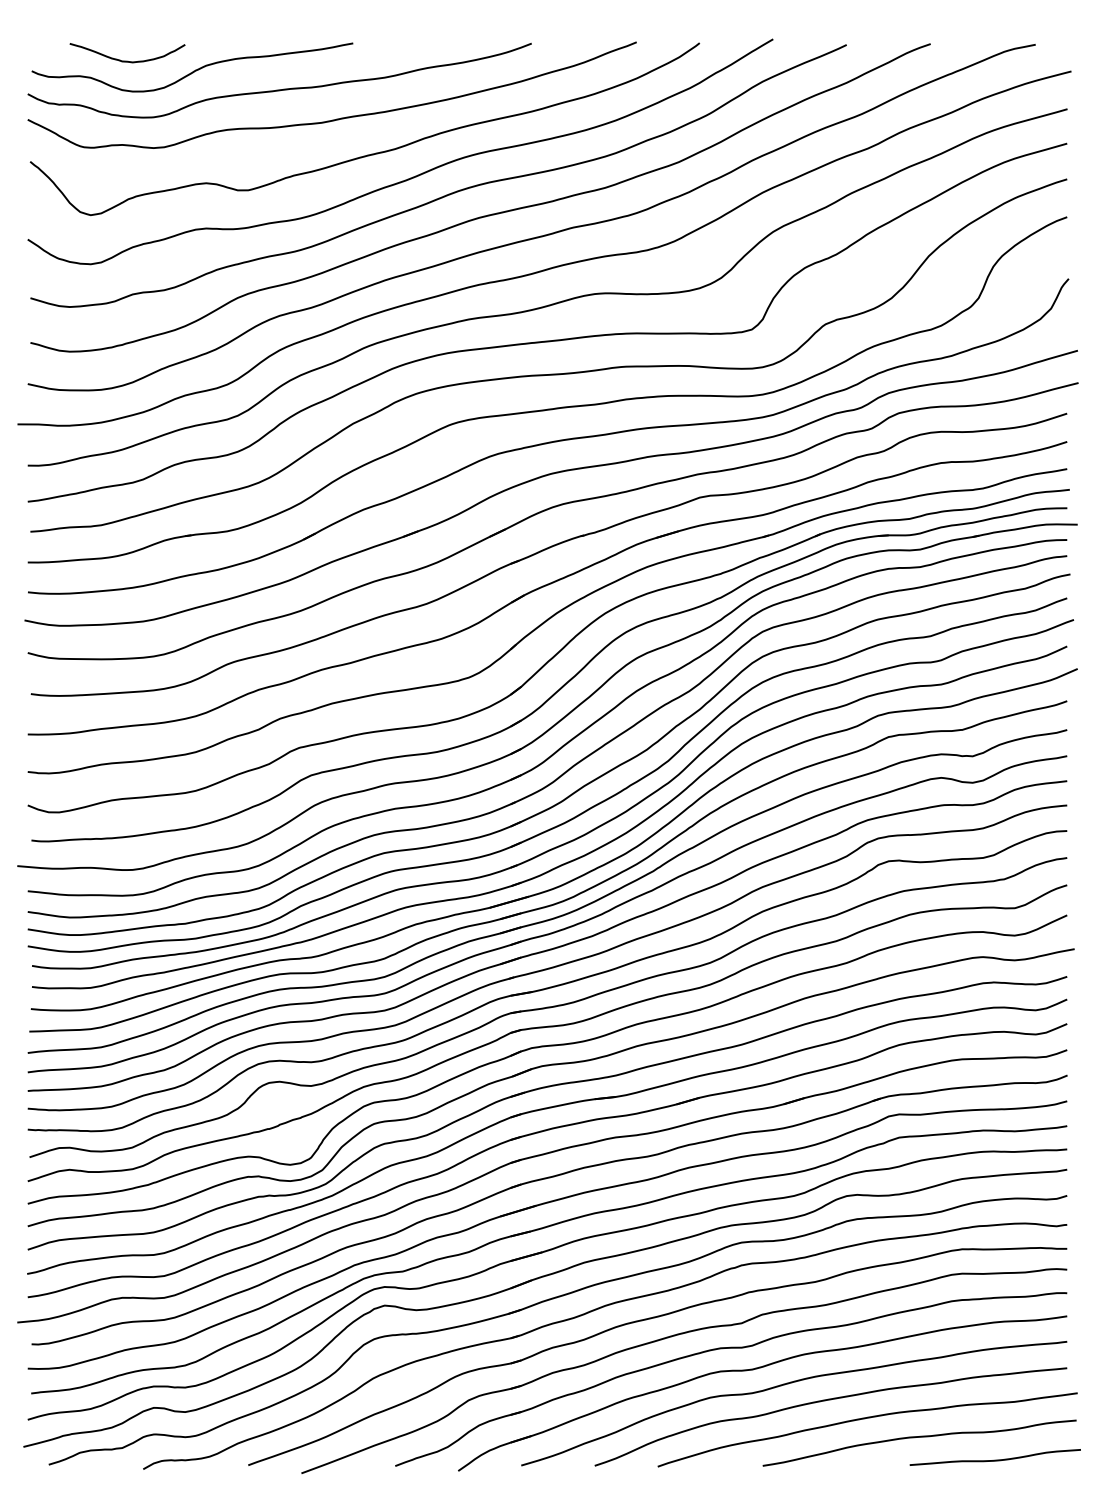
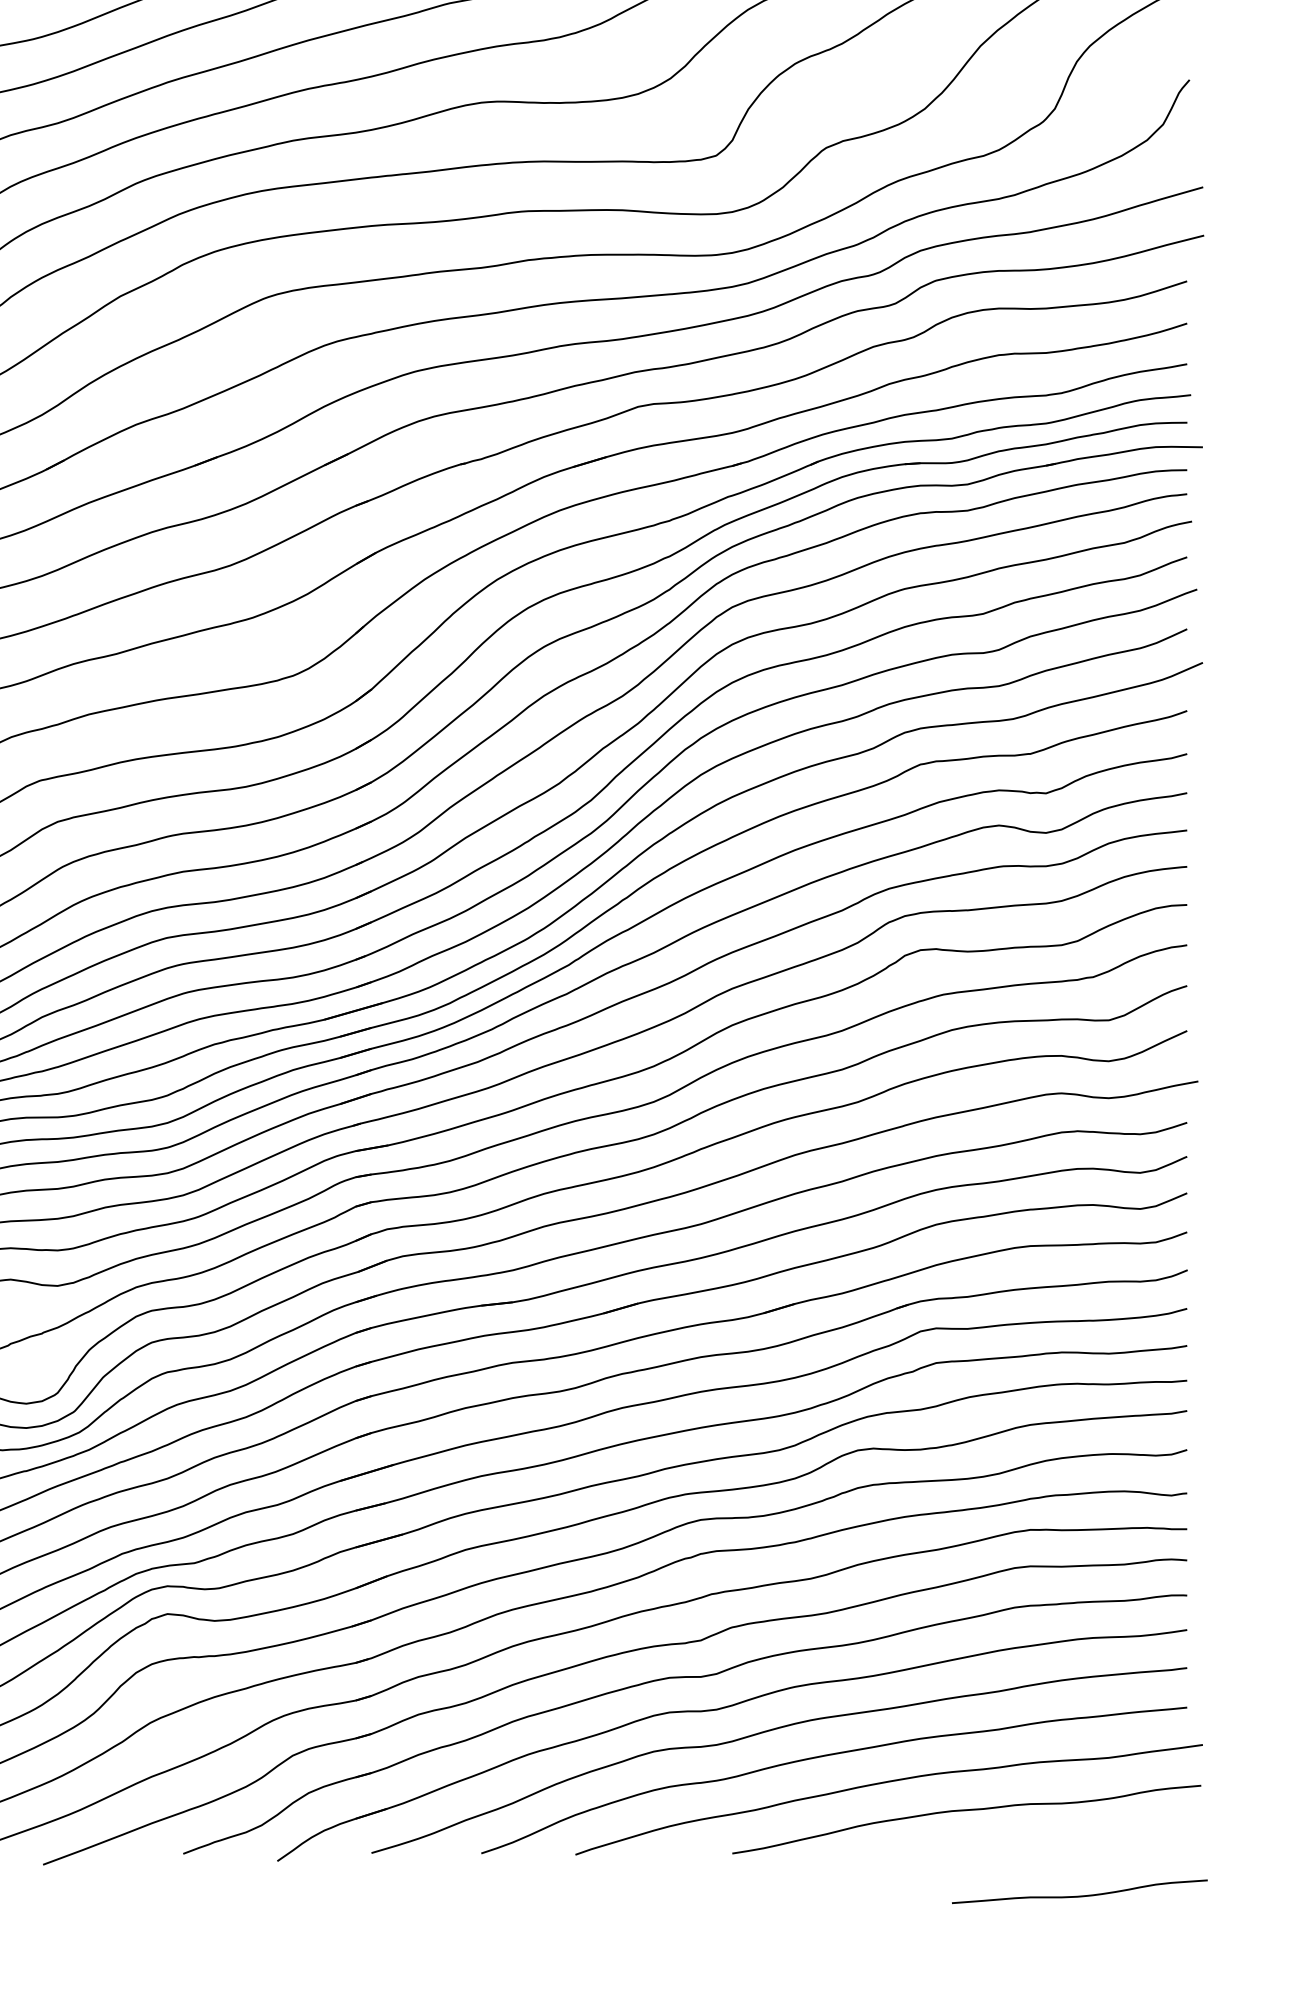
curve: (994, 1459) -> (1078, 1894), moved

